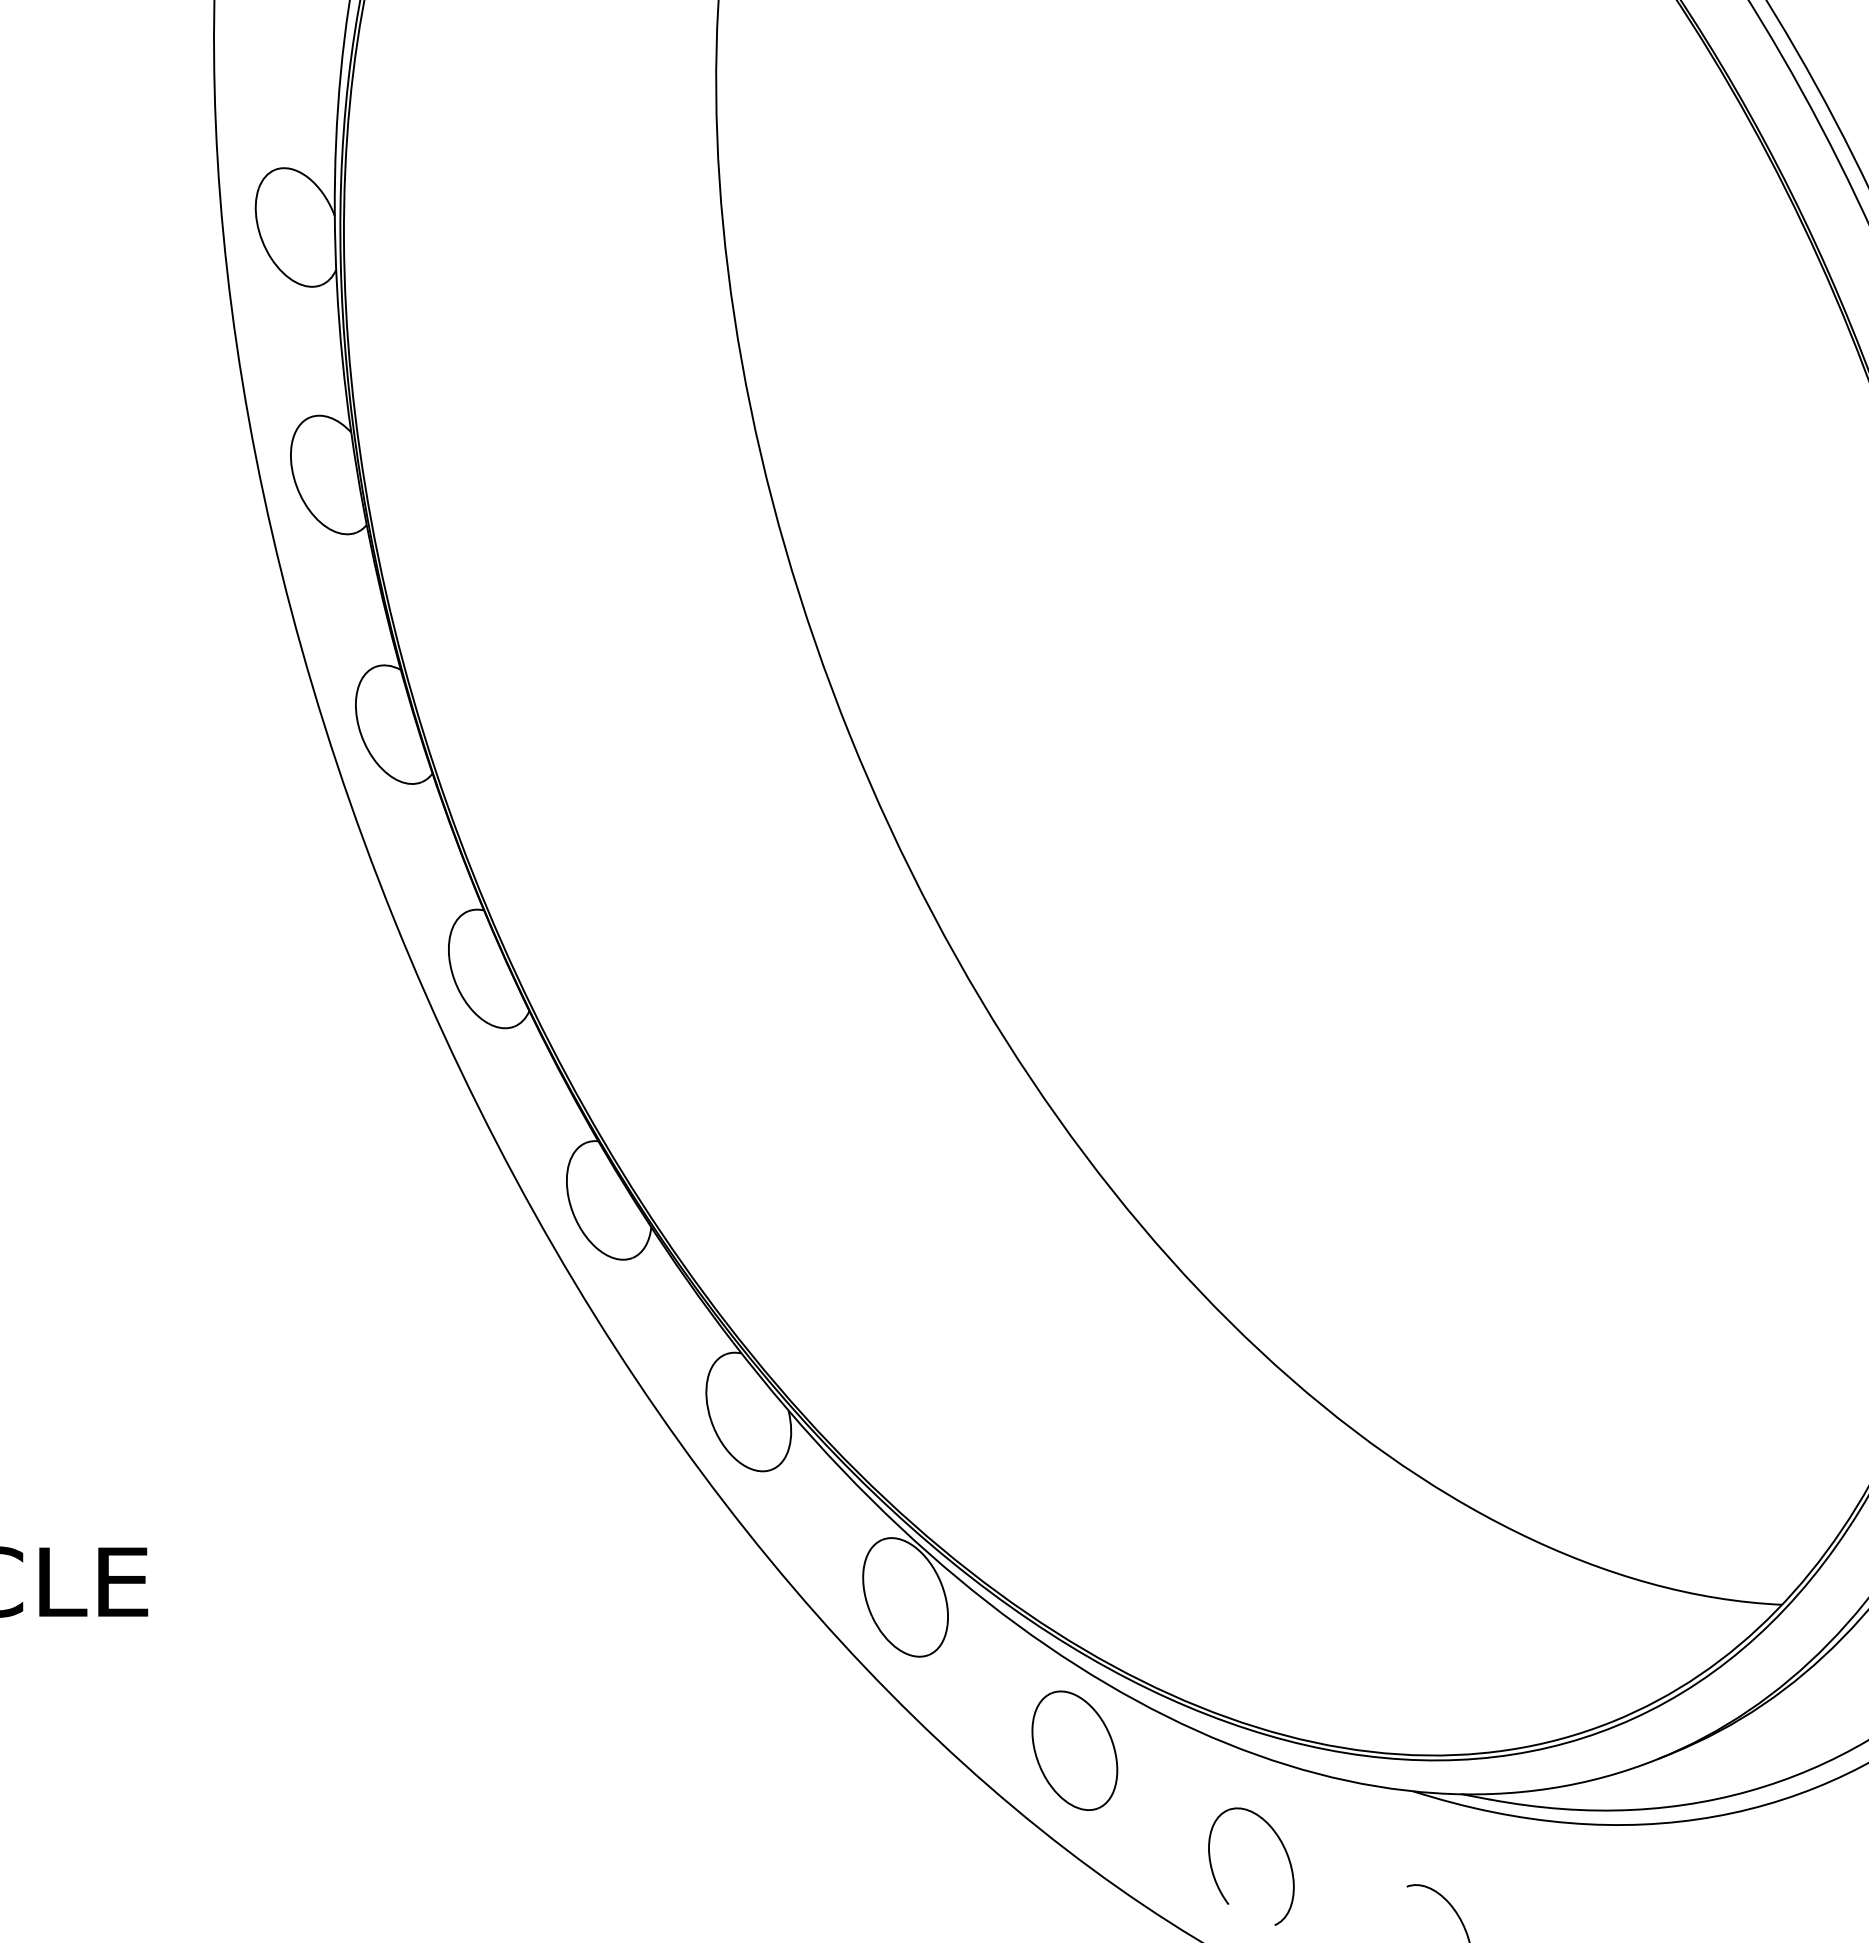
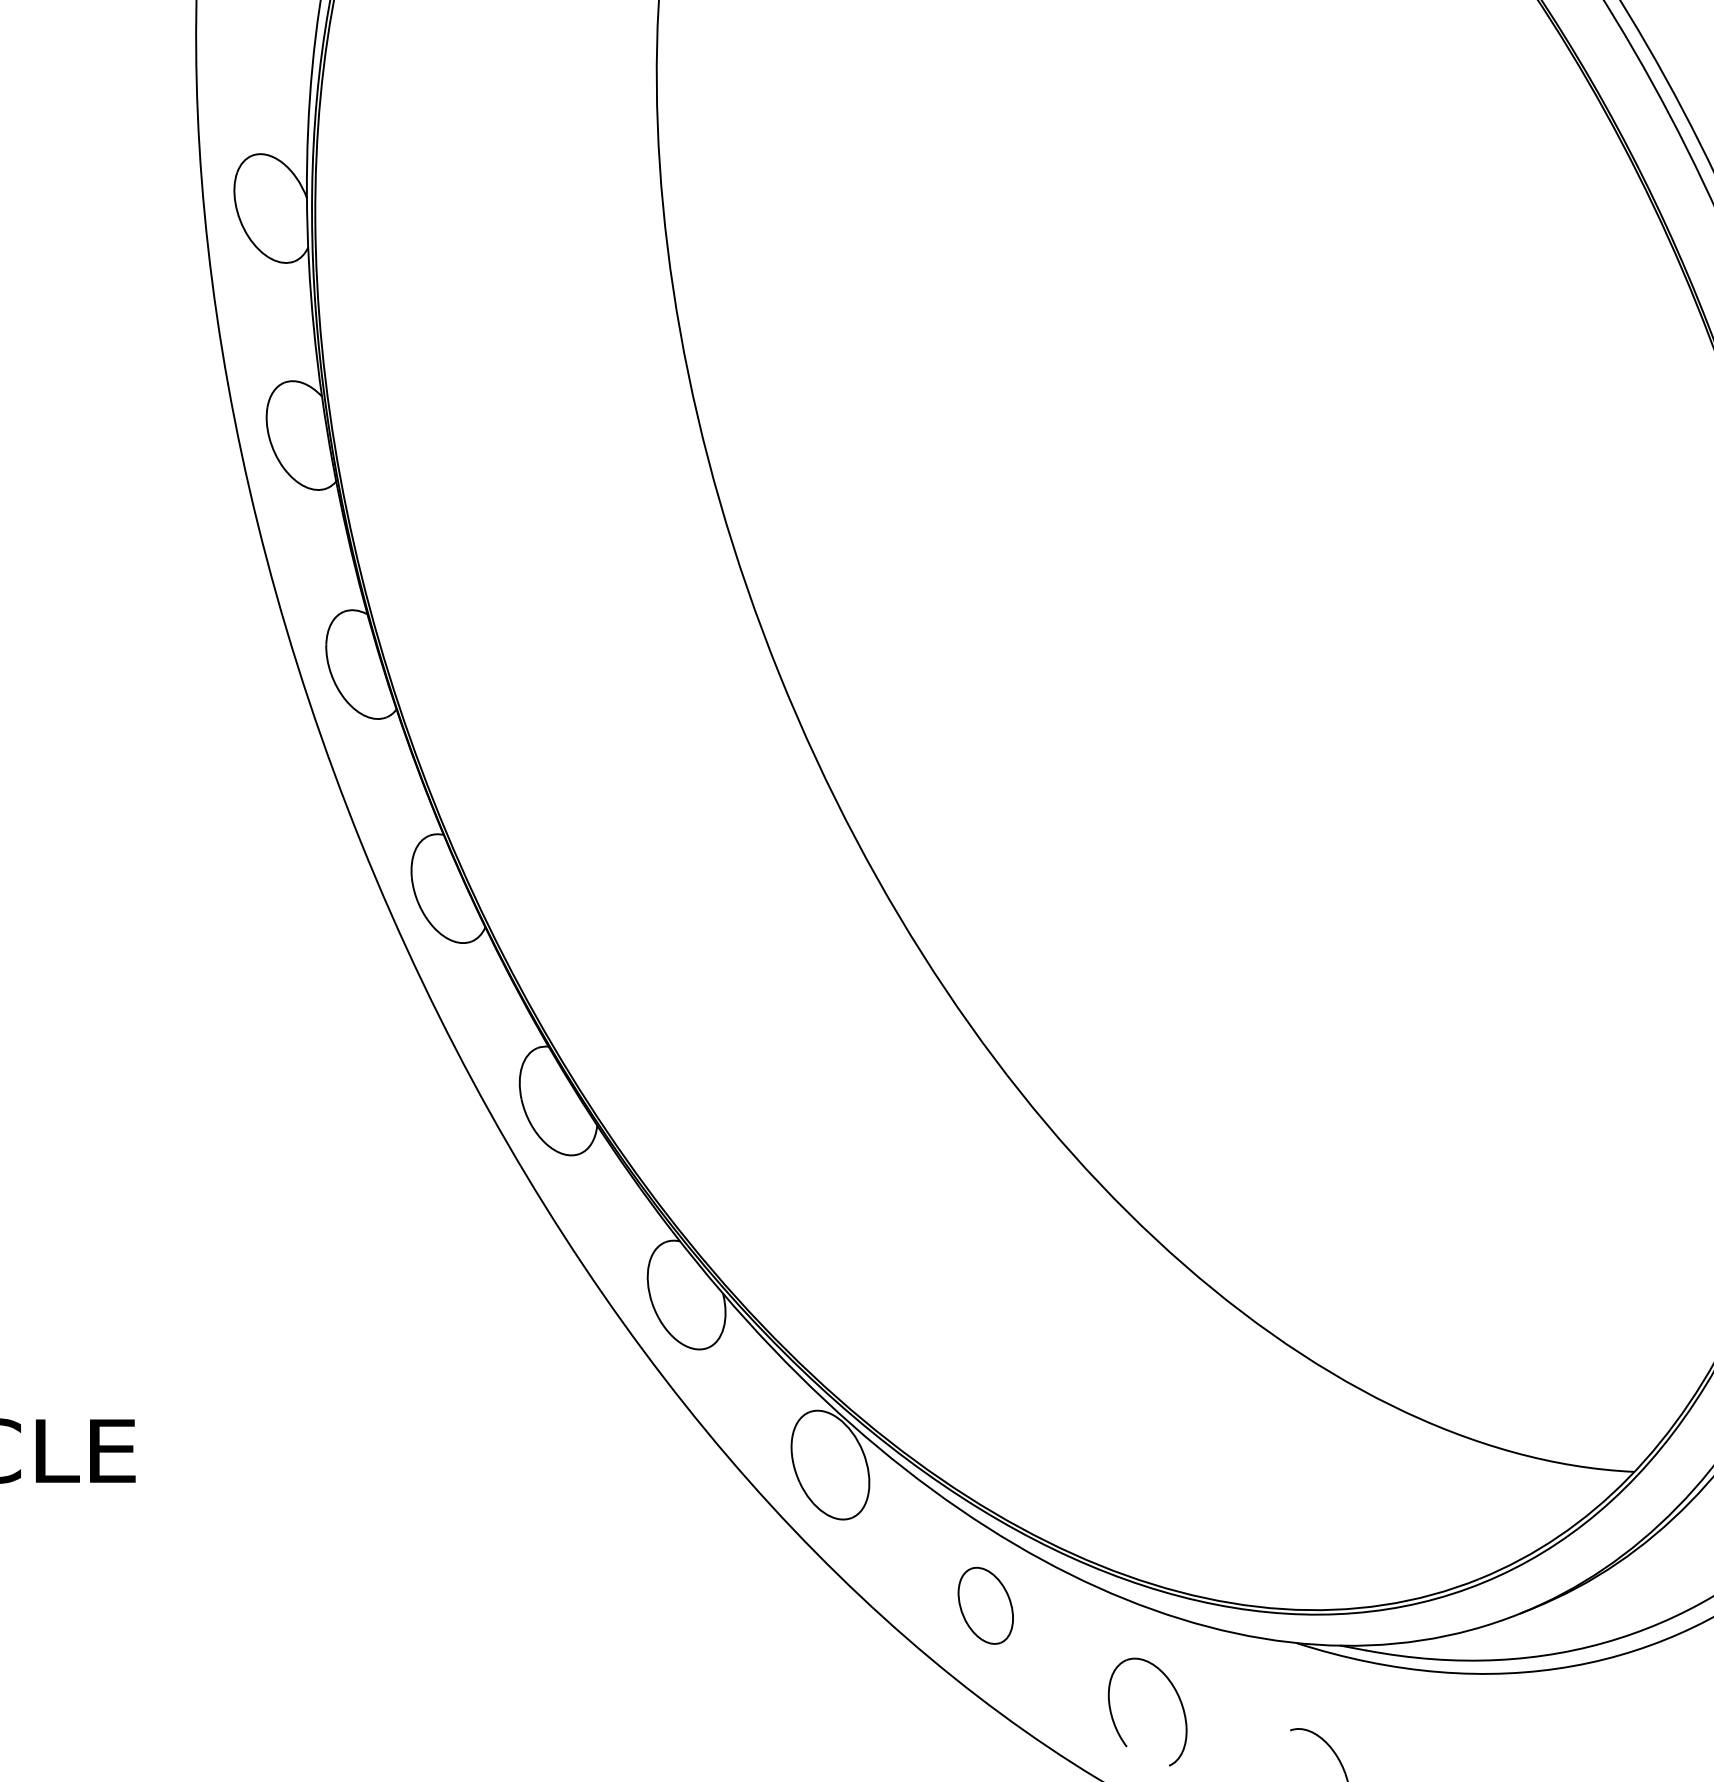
part: (1074, 1750) -> (985, 1605), size x0.7

